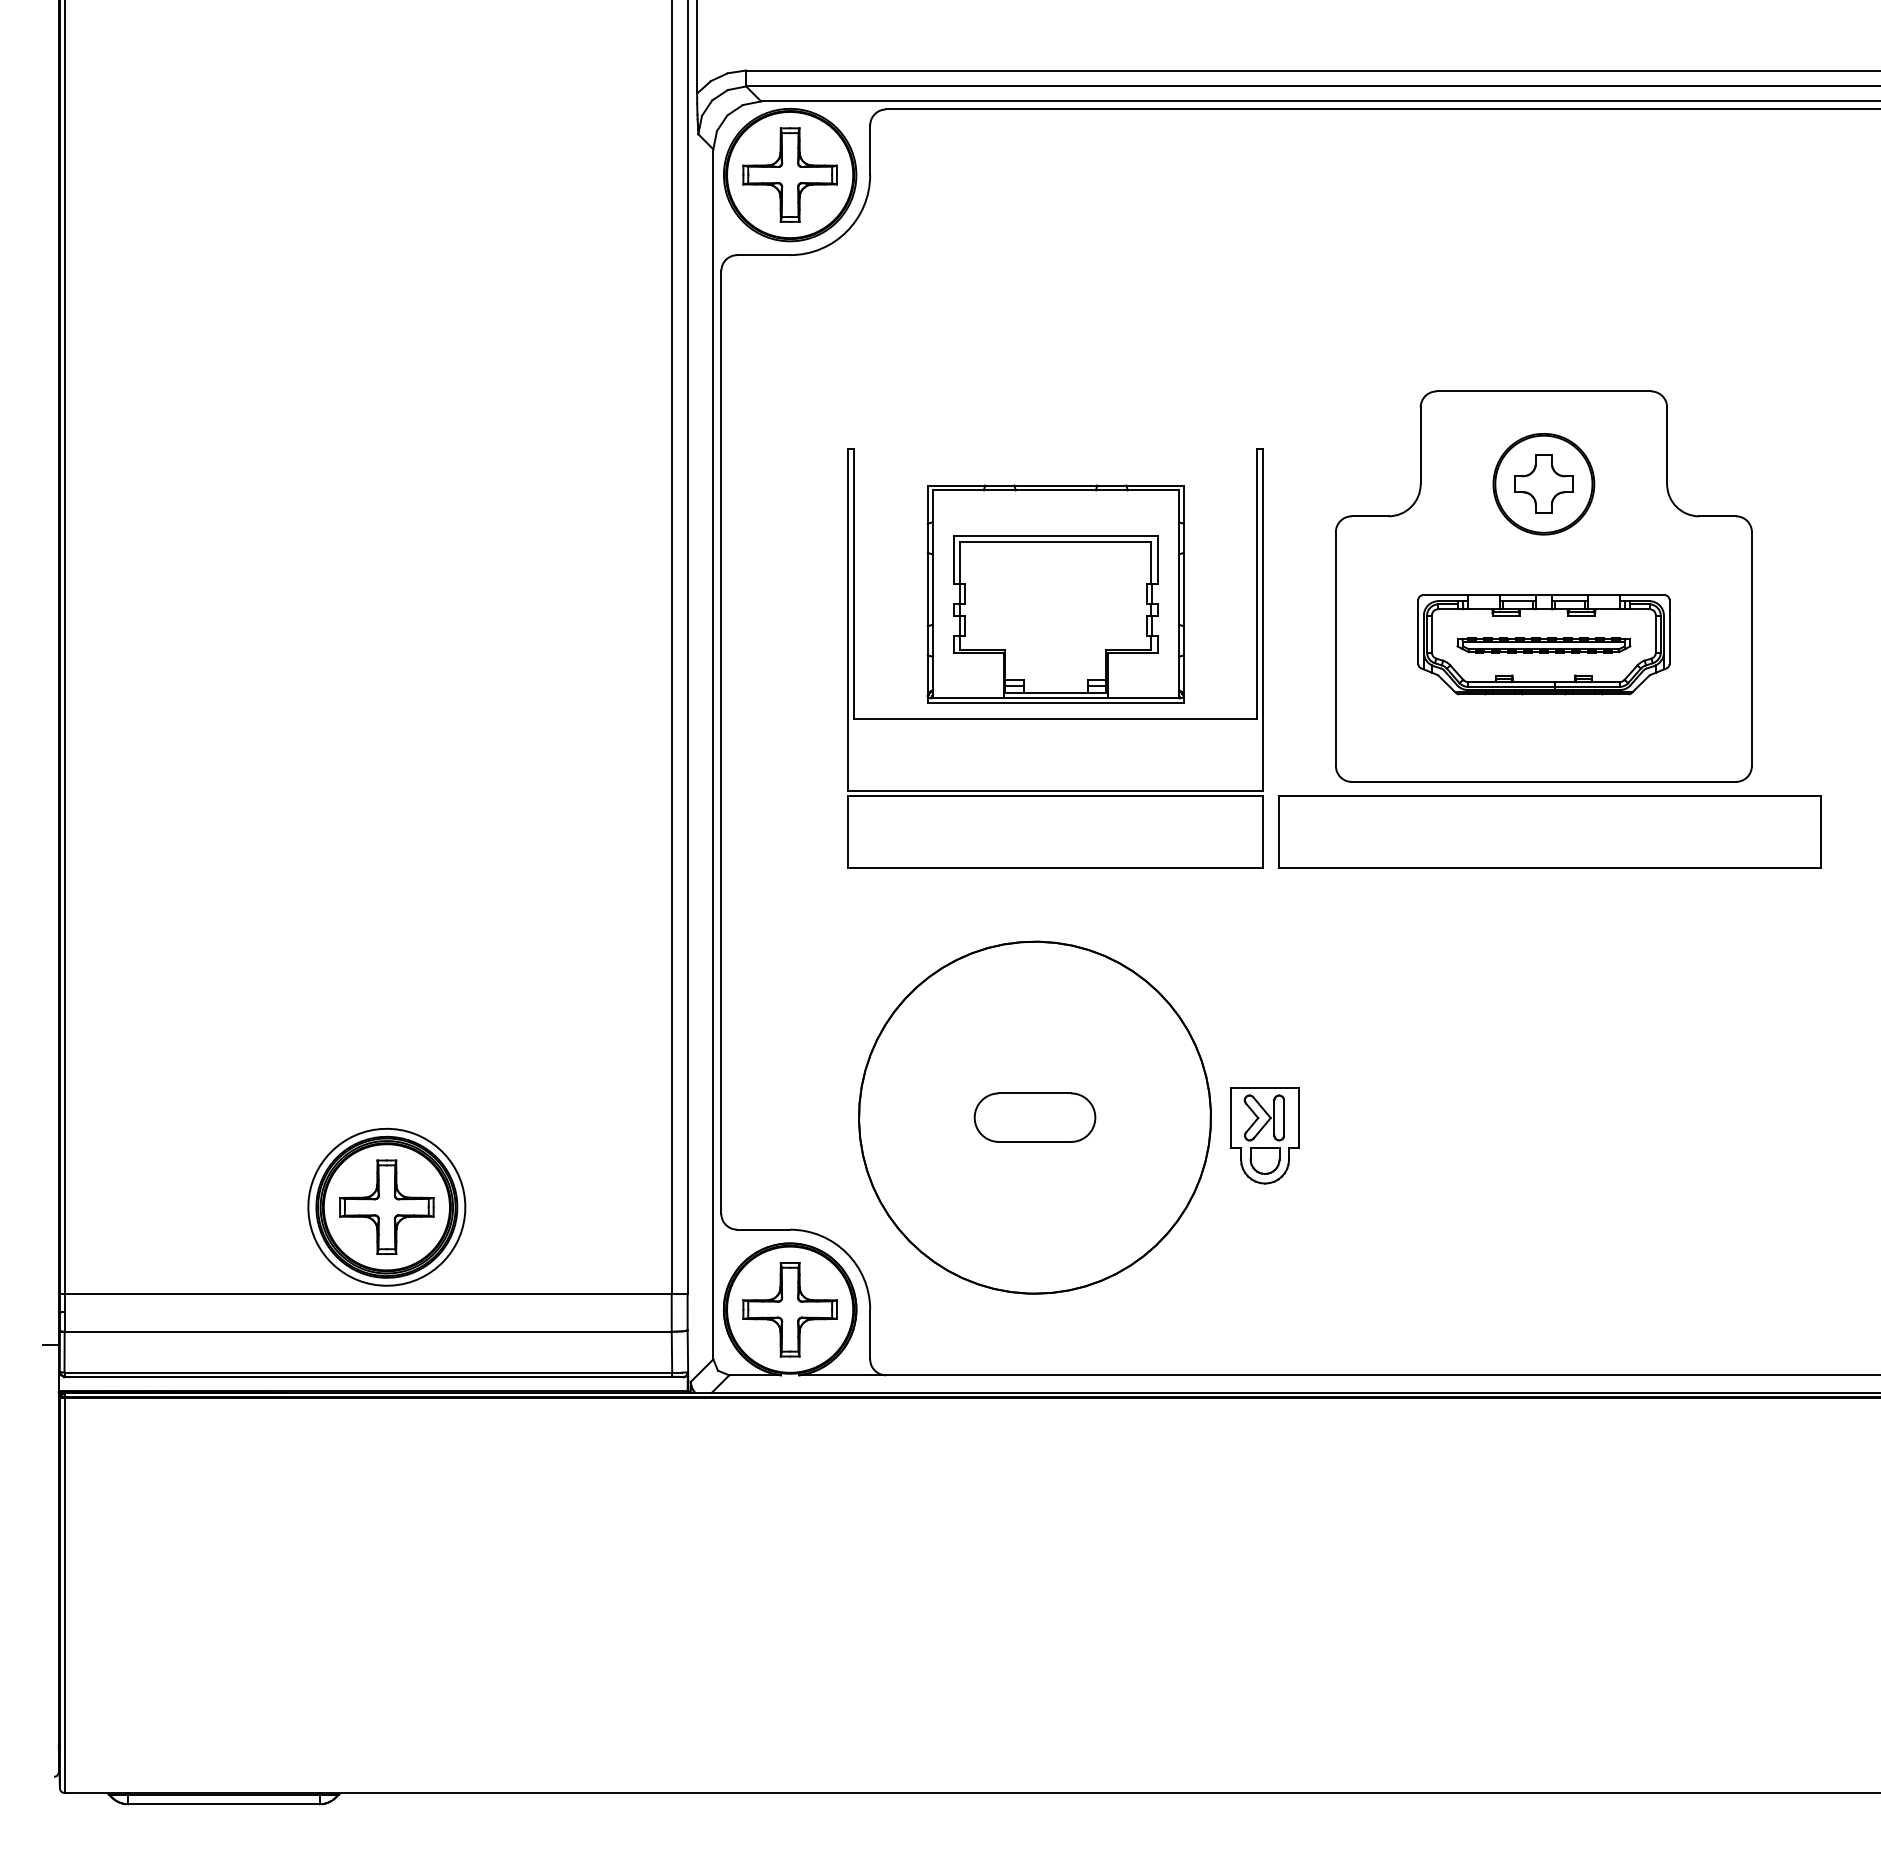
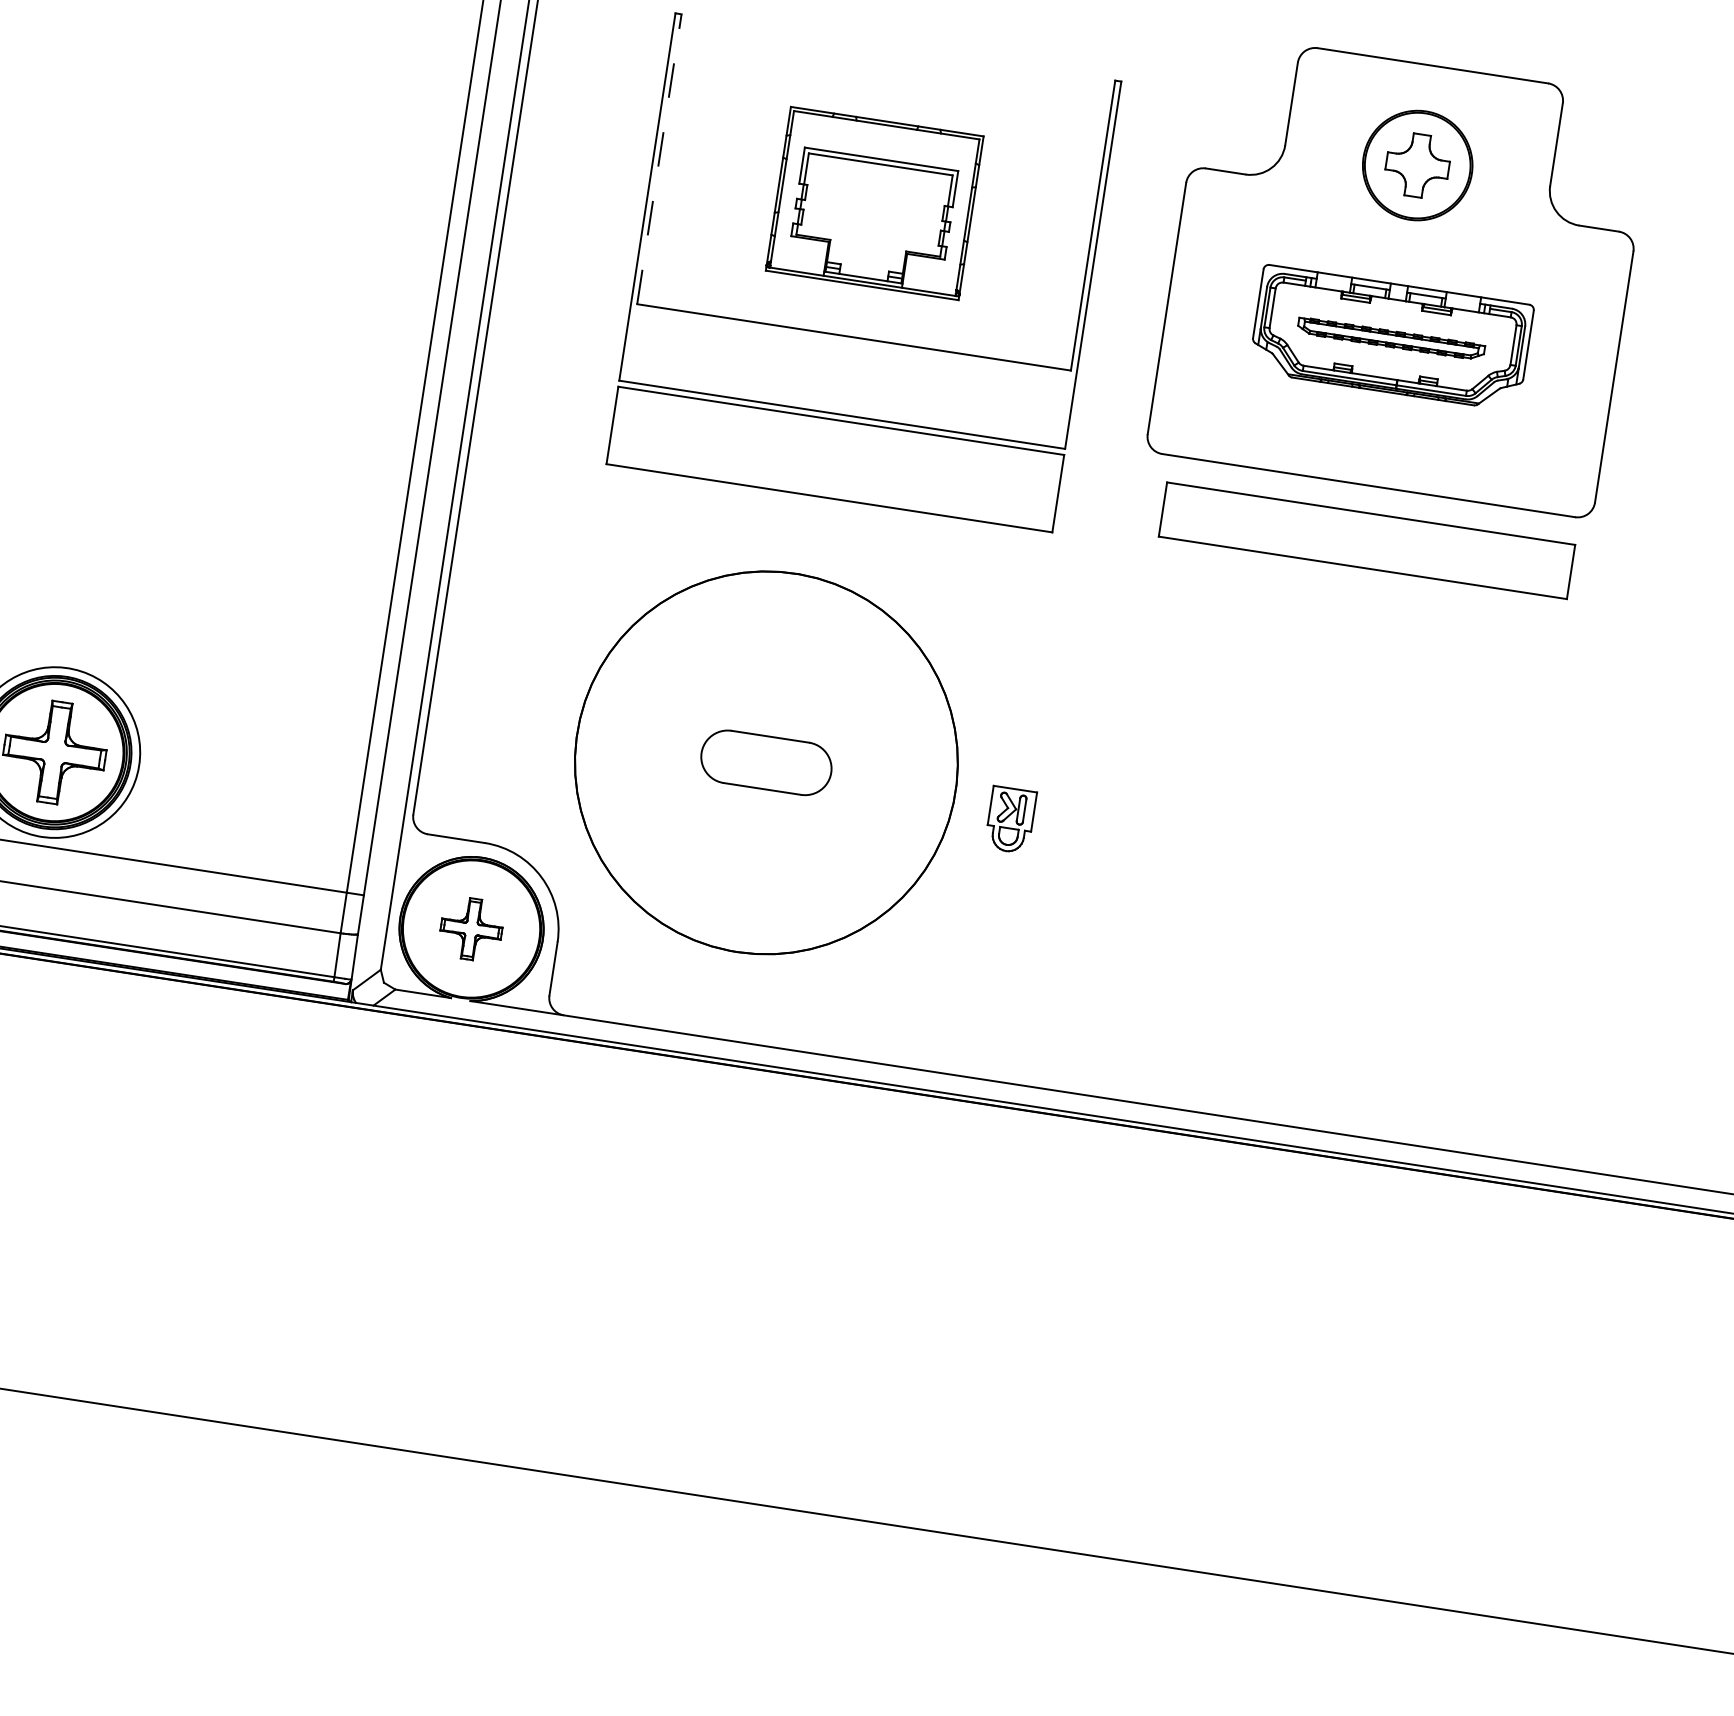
line: (853, 583) -> (659, 158), solid -> dashed
part: (1055, 593) -> (874, 202), size x0.7
part: (1549, 831) -> (1366, 539), size x0.7
part: (1264, 1135) -> (1010, 819), size x0.6
part: (789, 1309) -> (470, 928), size x0.6

